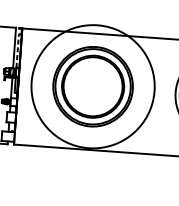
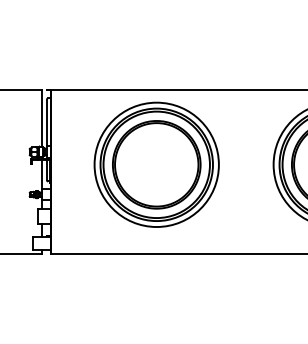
line: (17, 51) -> (46, 122), dashed -> solid
circle: (92, 86) -> (156, 164), size x0.71

